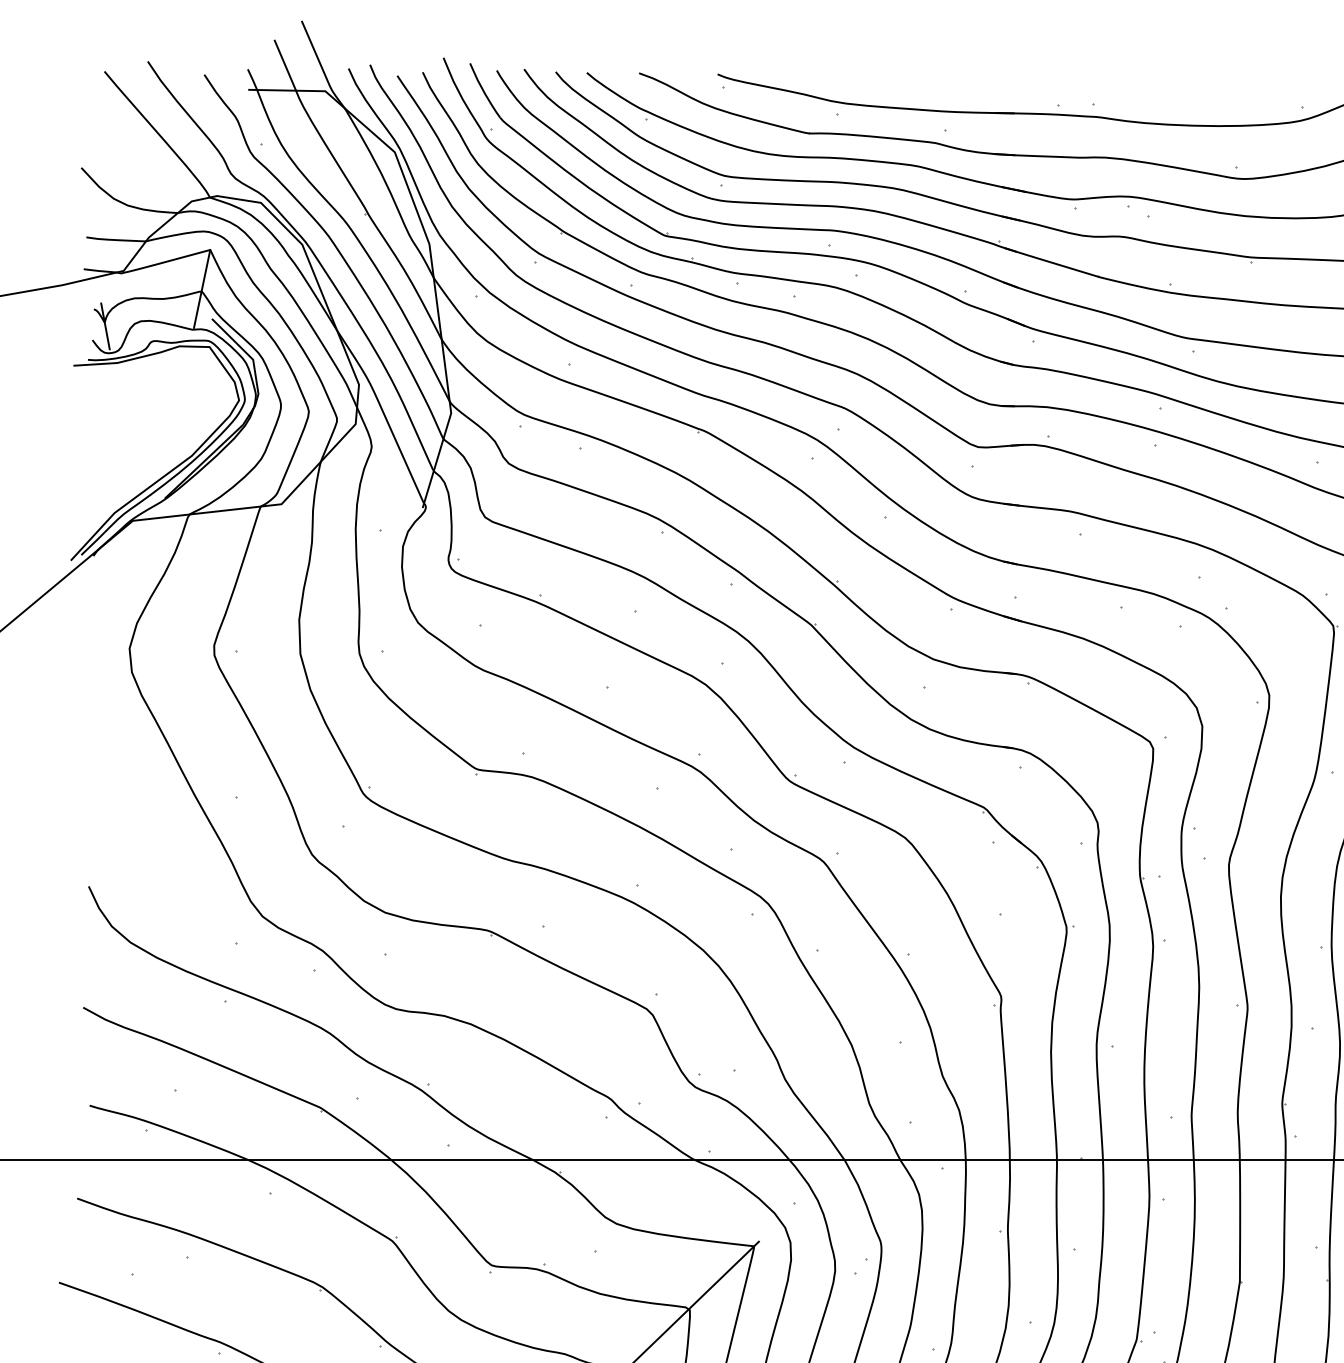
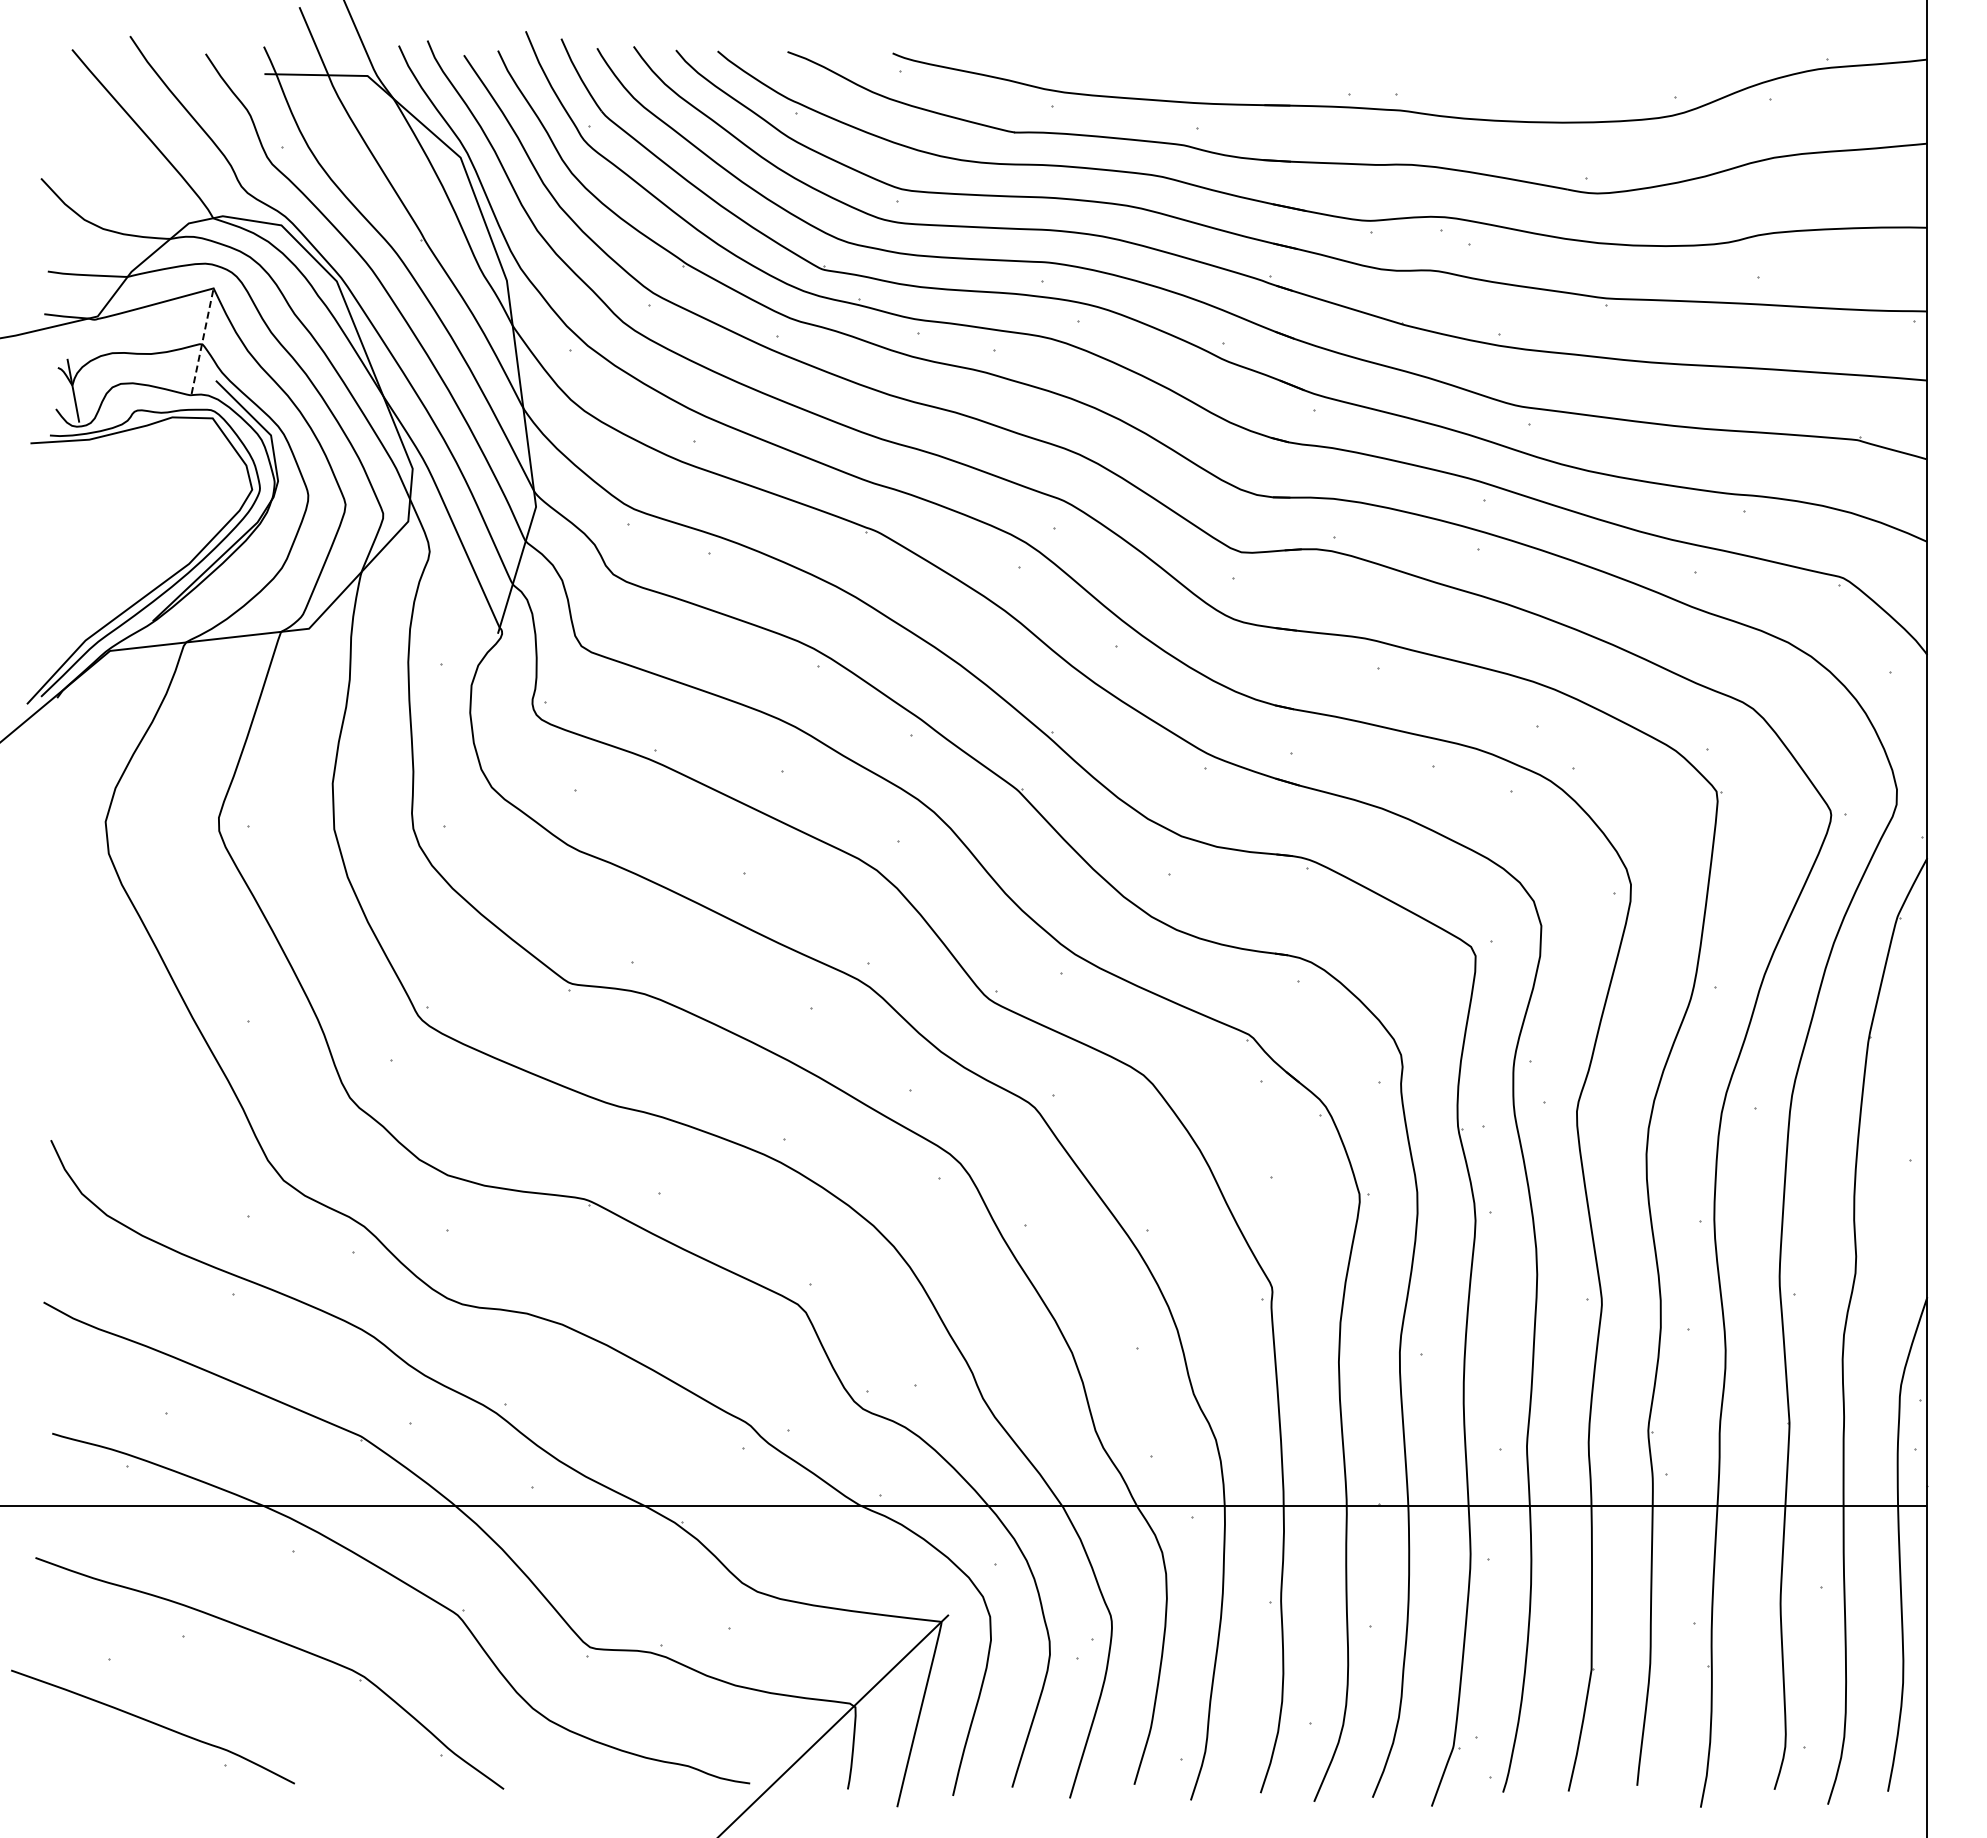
line: (201, 288) -> (202, 340), solid -> dashed

